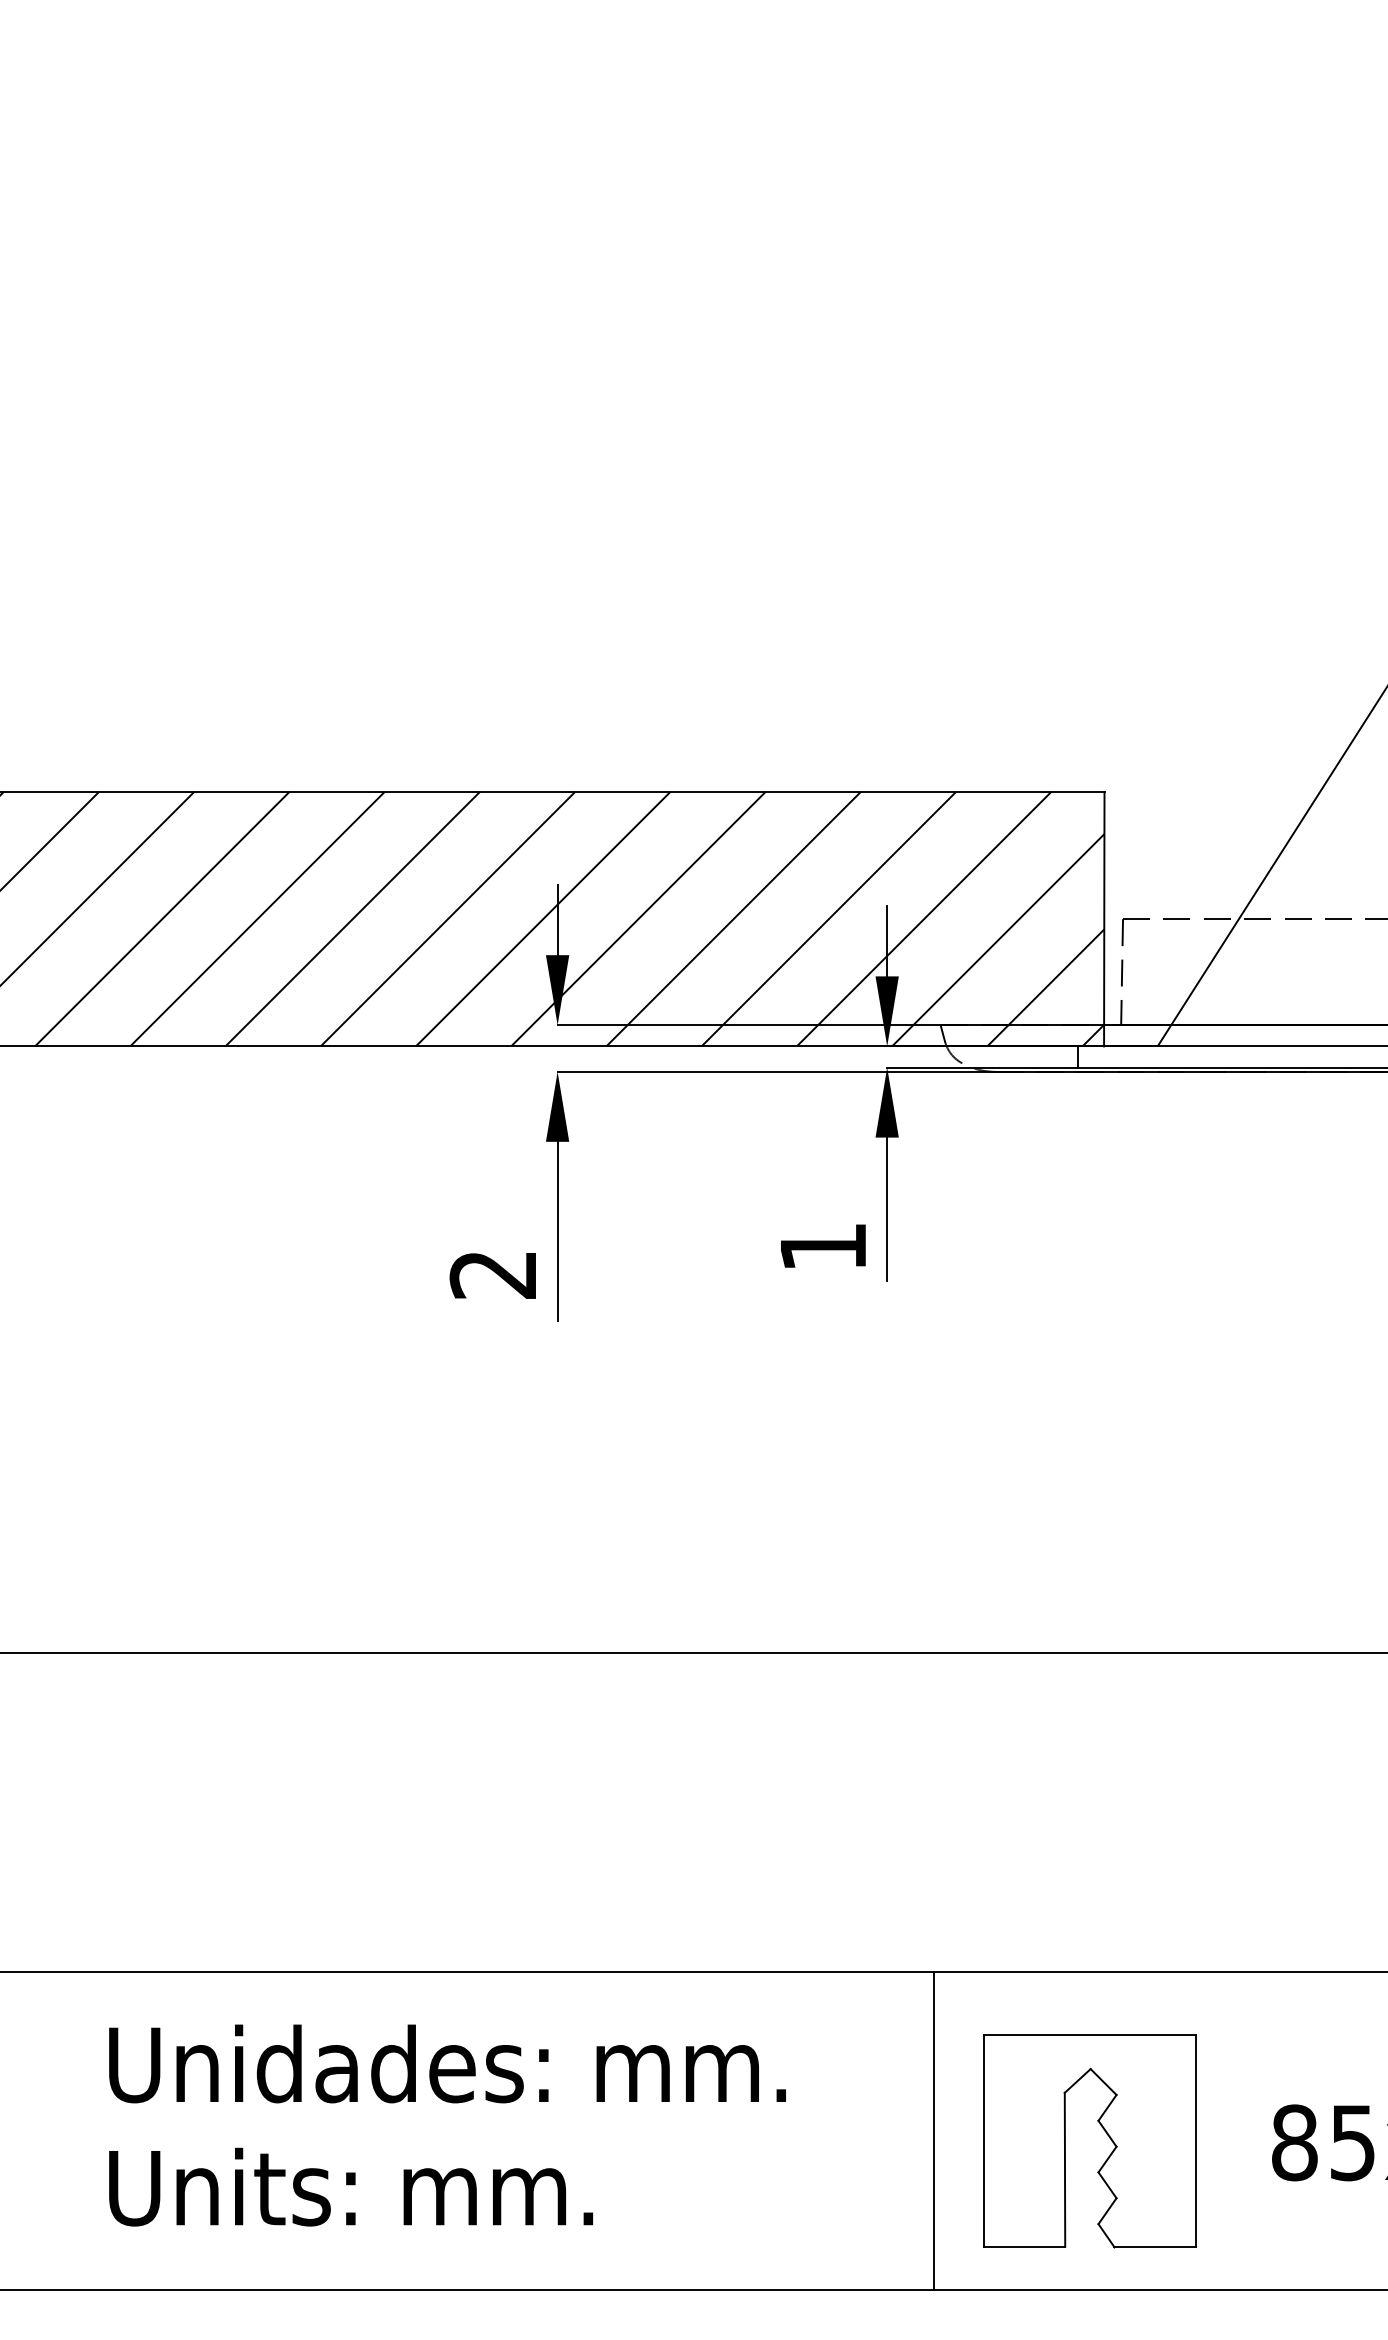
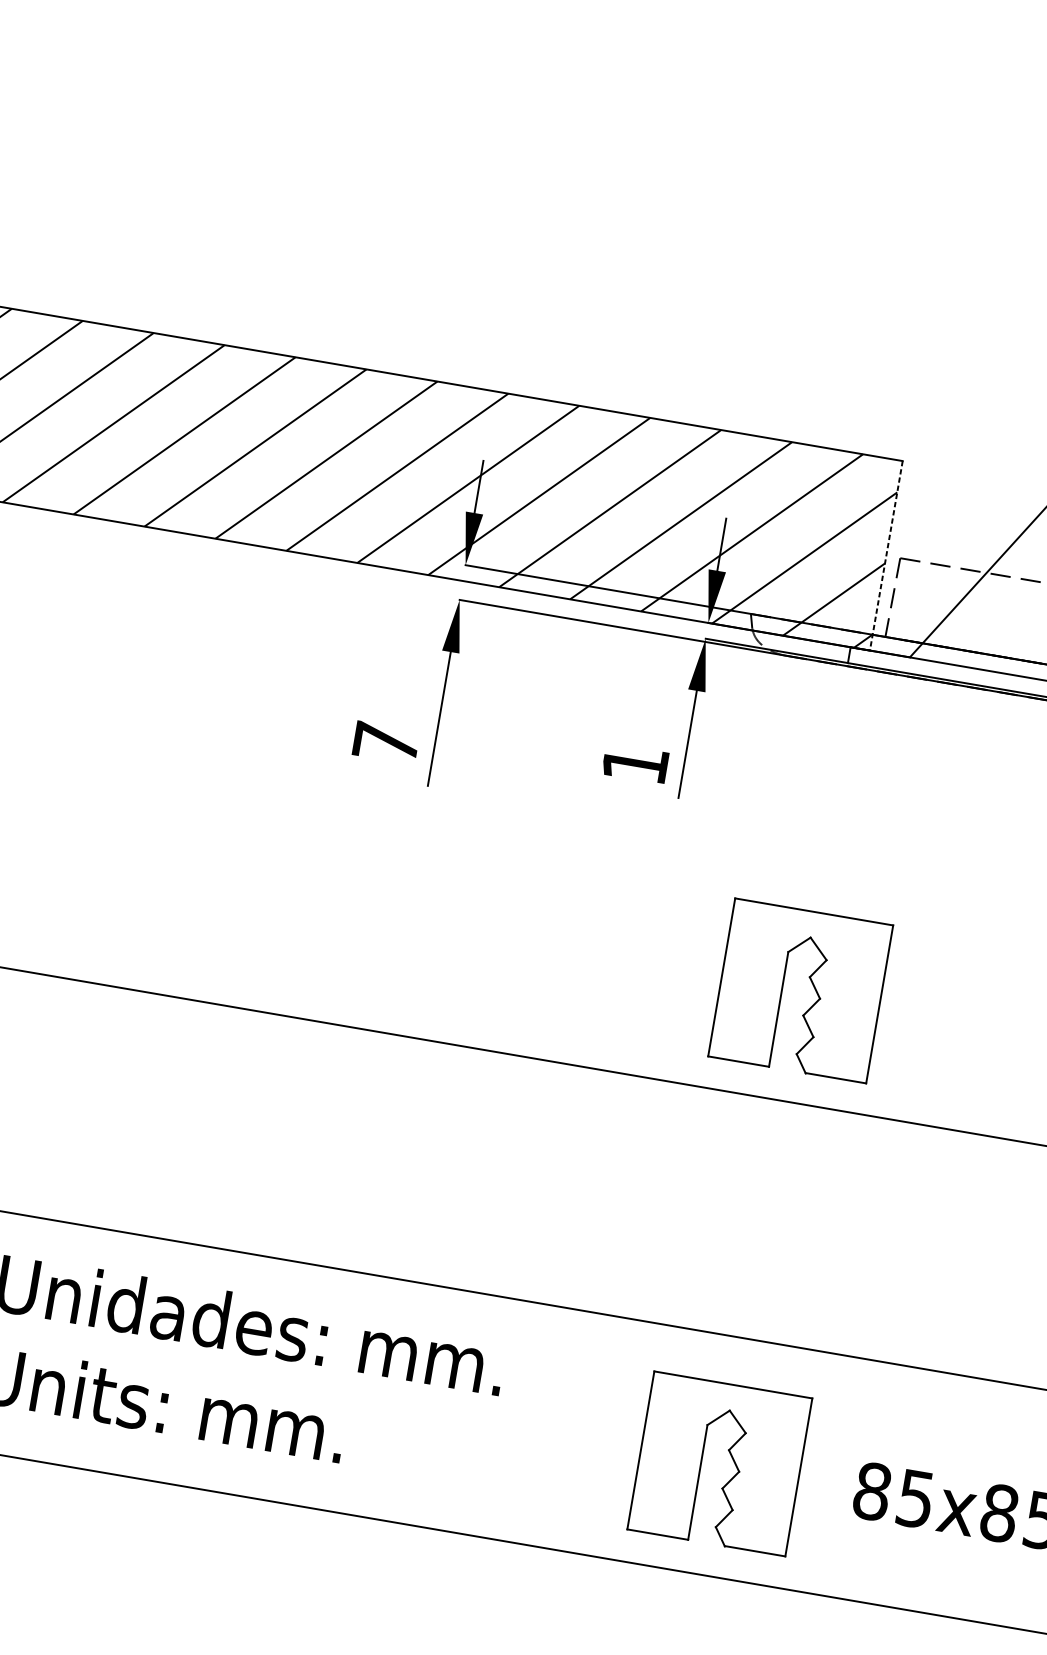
line: (1104, 919) -> (886, 556), solid -> dashed
text: (492, 1274) -> (385, 742), 2 -> 7
part: (1104, 1496) -> (812, 985), added
line: (934, 2130) -> (605, 1436), removed

